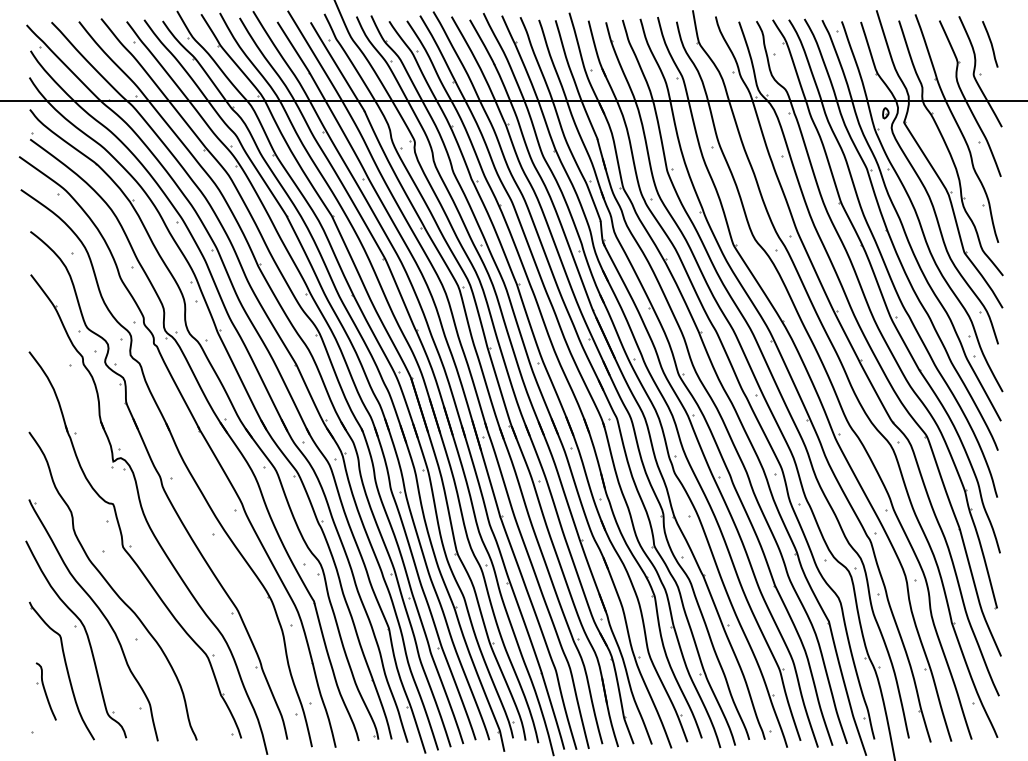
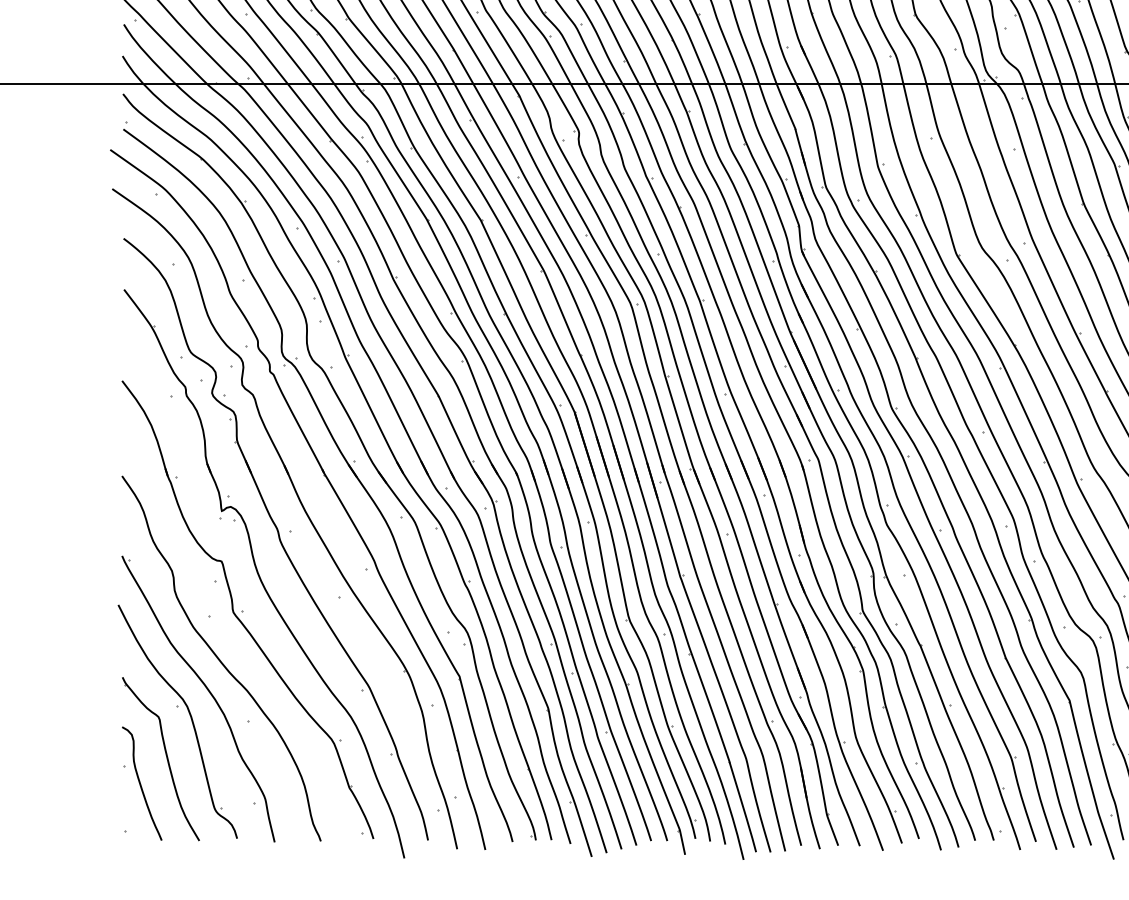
part: (46, 691) -> (142, 783), size x1.67

